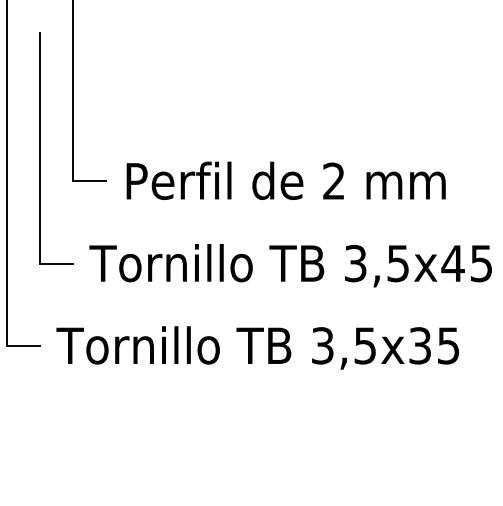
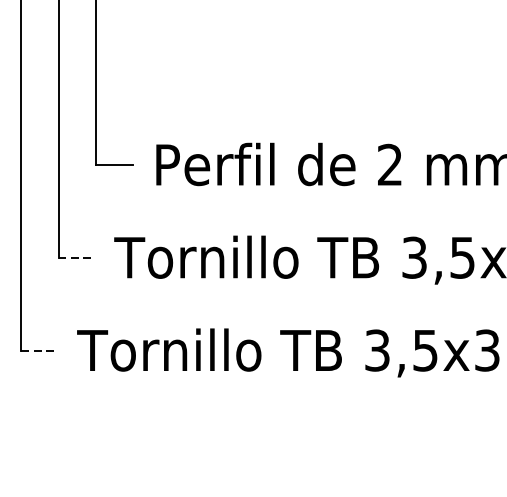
line: (57, 263) -> (78, 257), solid -> dashed
line: (24, 345) -> (41, 350), solid -> dashed

